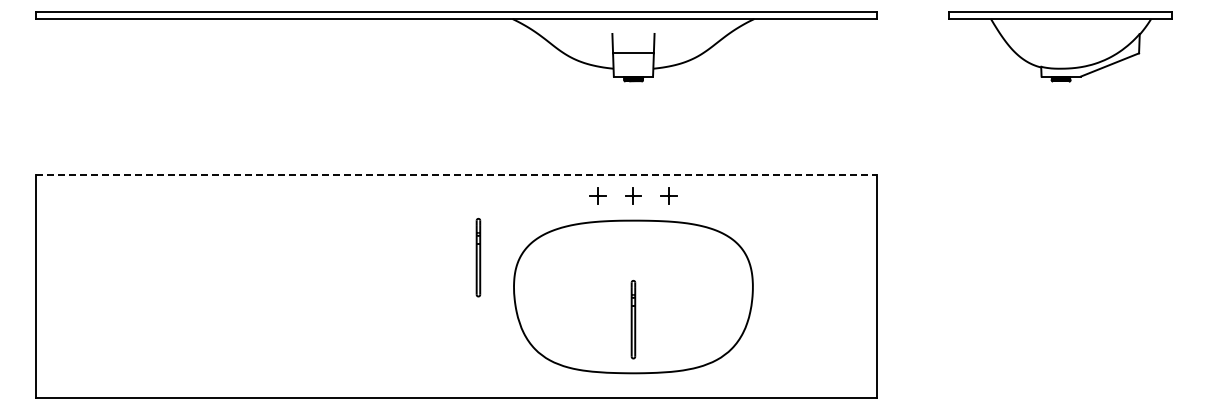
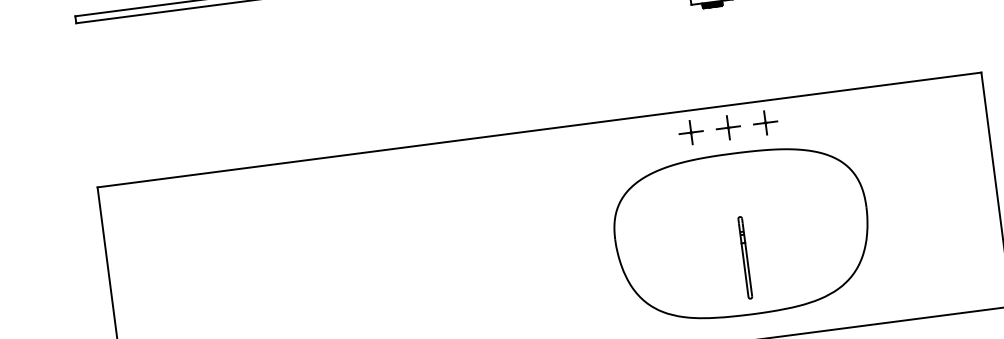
line: (457, 175) -> (540, 130), dashed -> solid
part: (597, 195) -> (690, 132), size x1.43
part: (633, 195) -> (728, 127), size x1.43
part: (668, 195) -> (765, 122), size x1.43
part: (478, 257) -> (573, 213), removed

